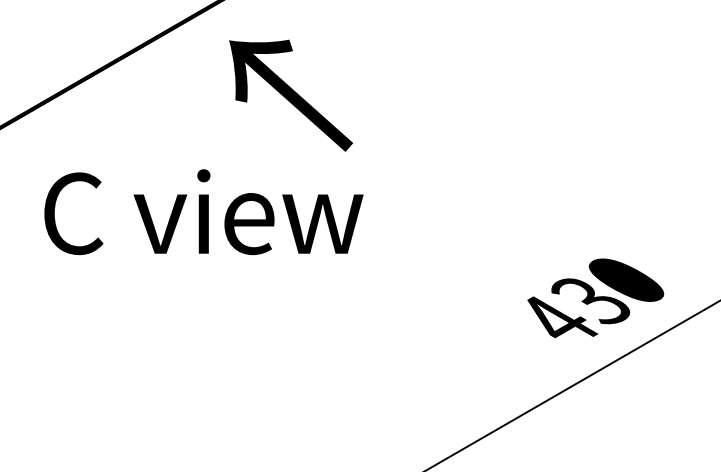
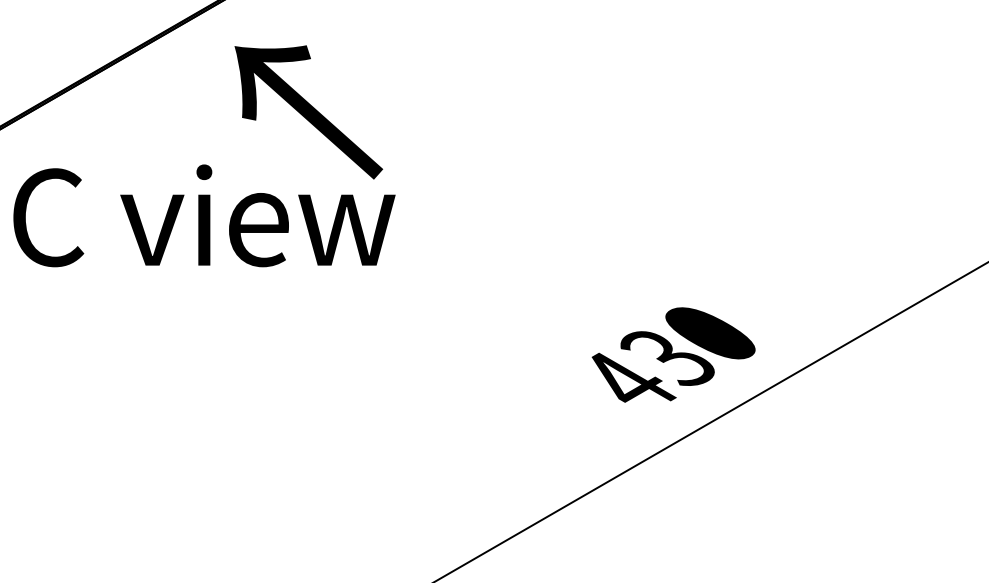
text: (203, 211) -> (204, 215), moved

